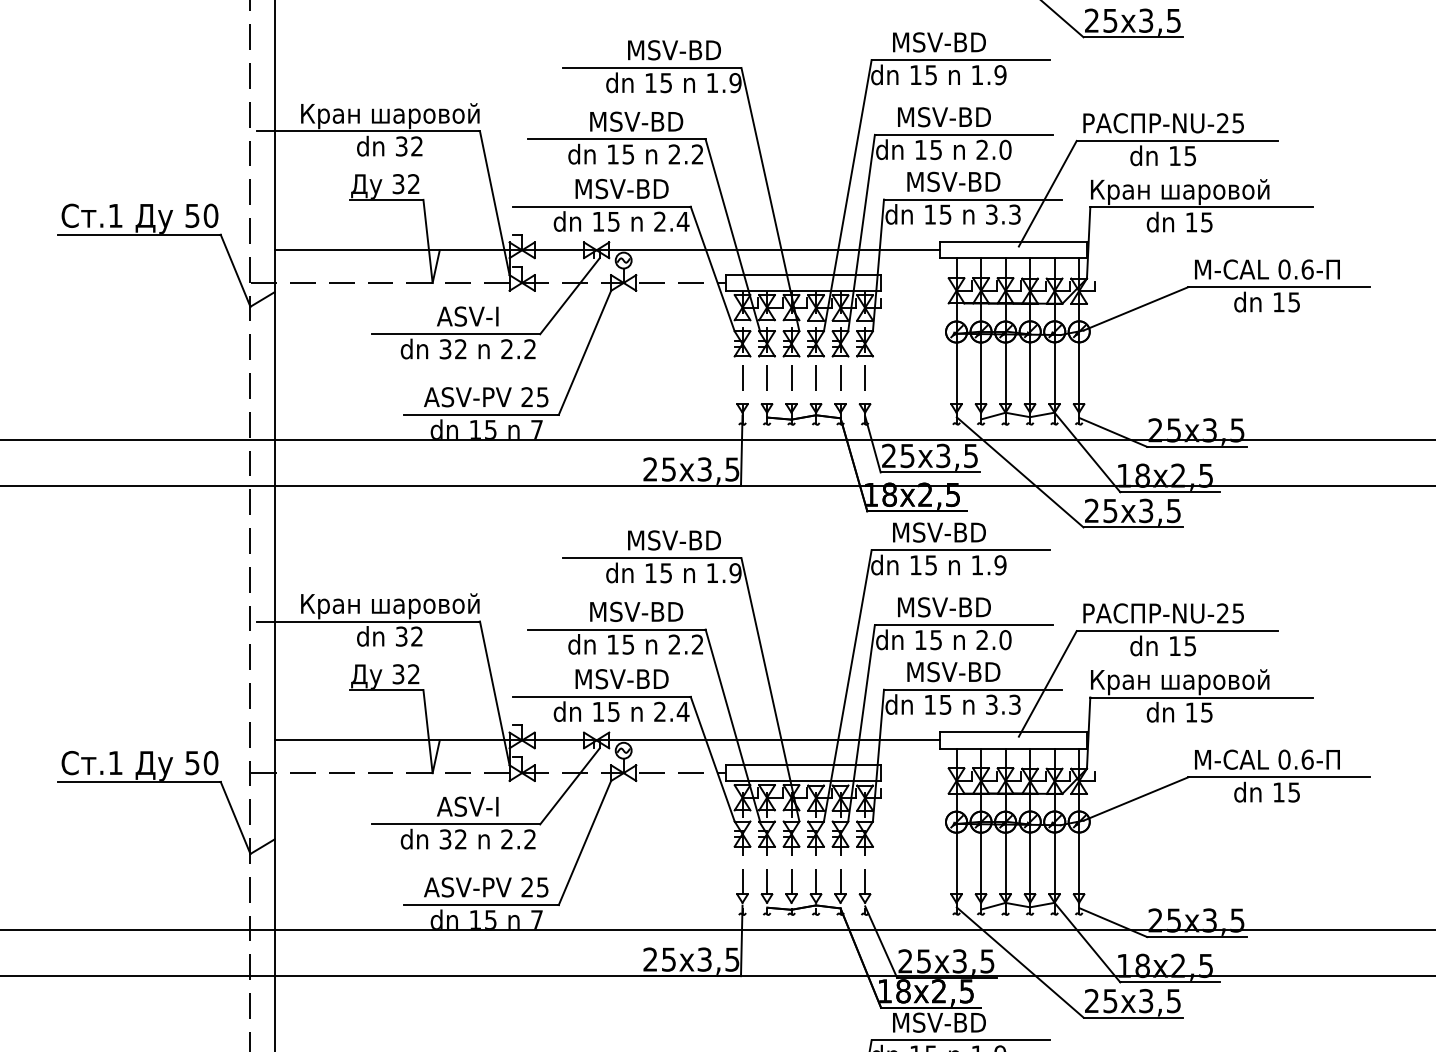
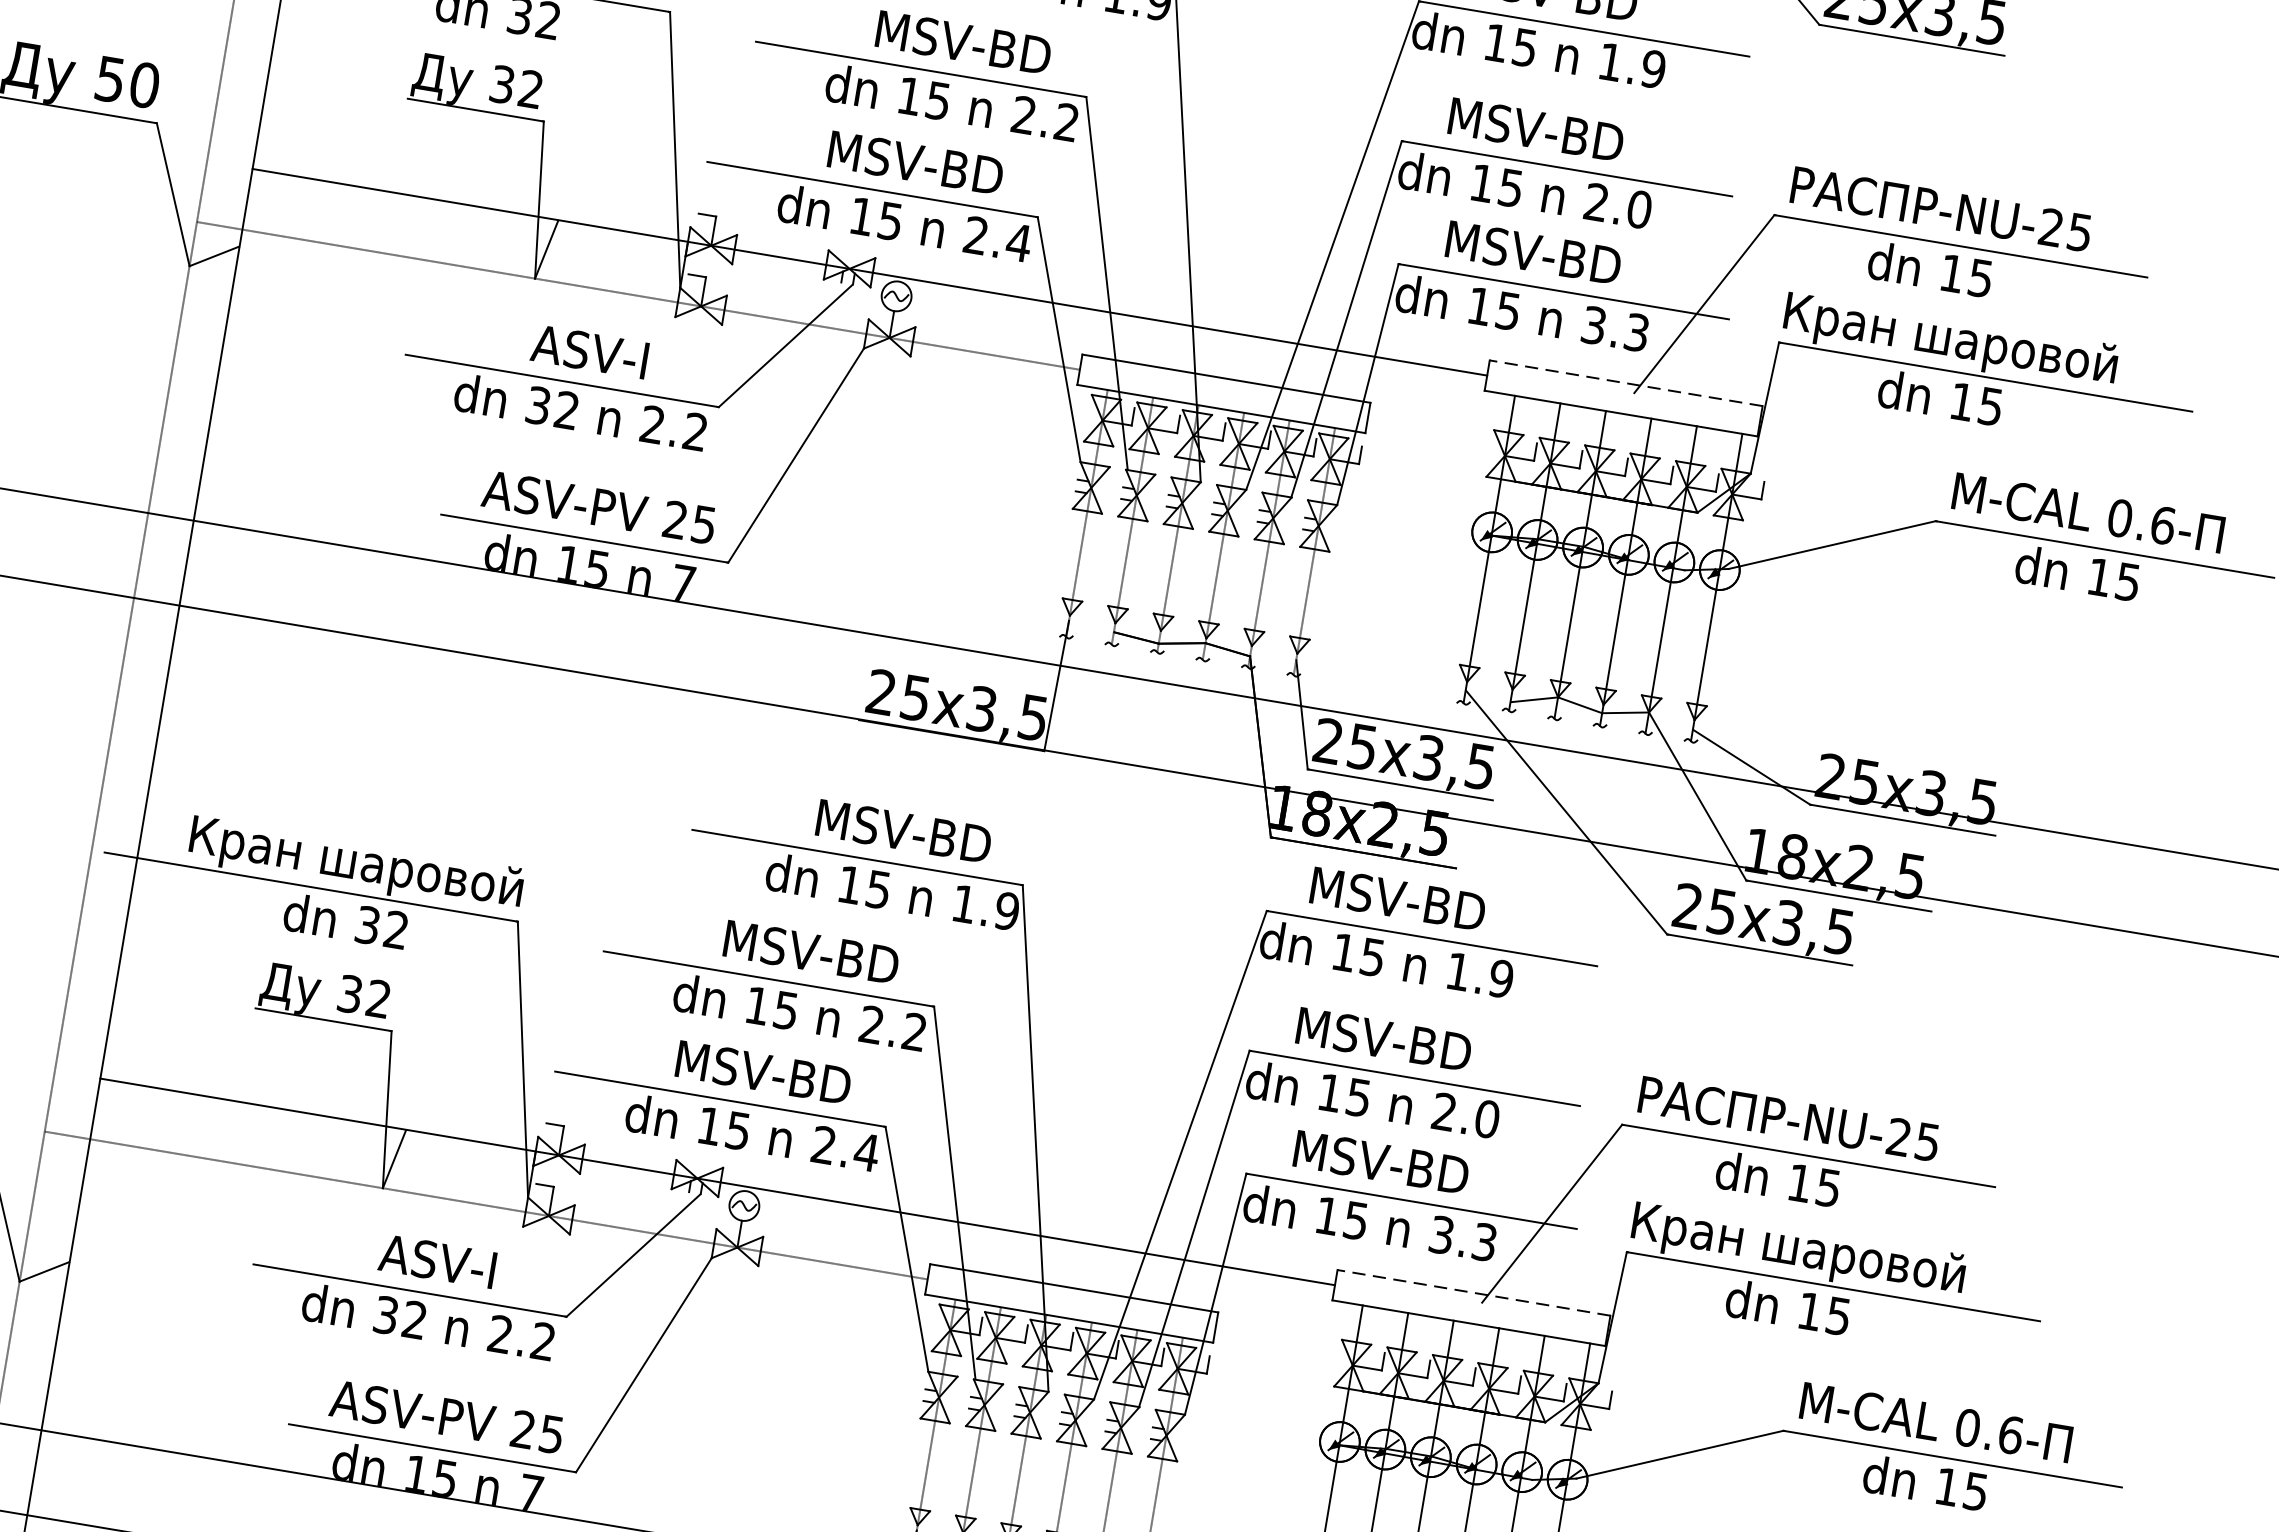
line: (1013, 242) -> (1625, 383), solid -> dashed
line: (1013, 732) -> (1473, 1293), solid -> dashed

